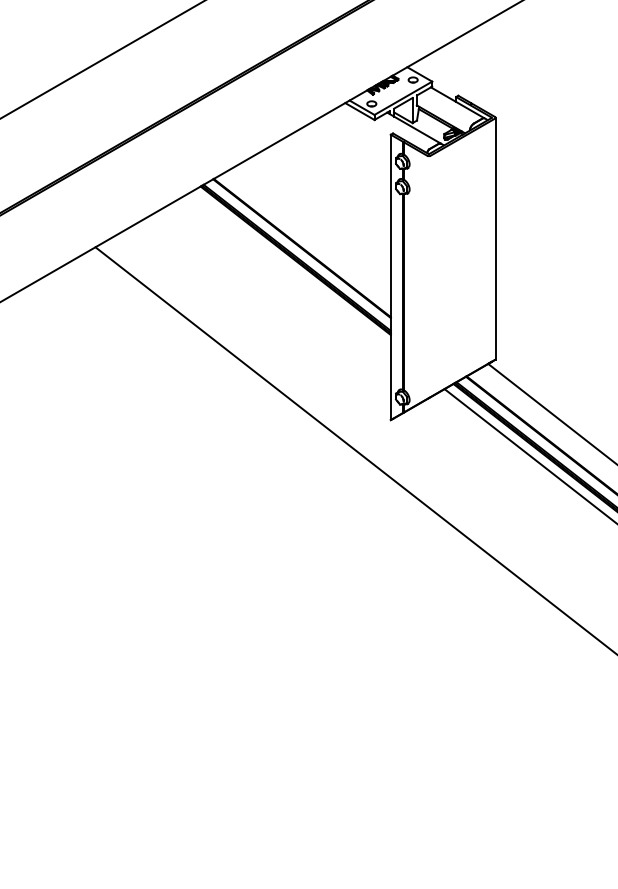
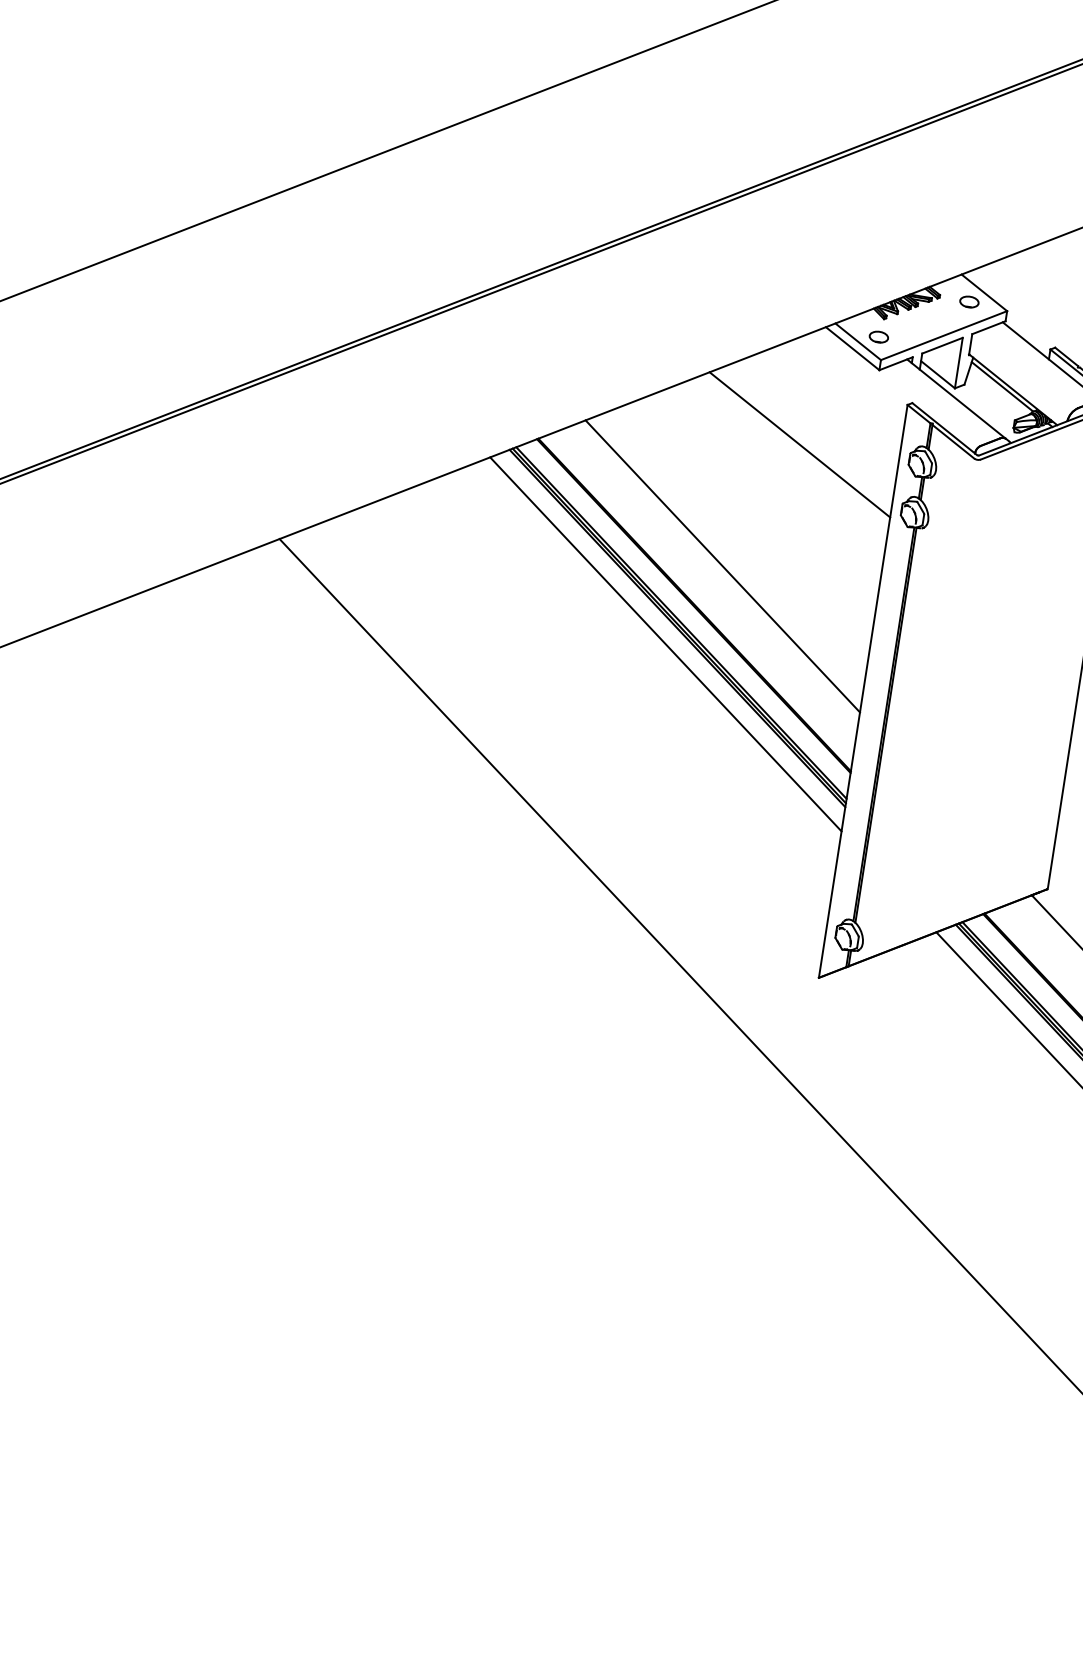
line: (341, 161) -> (800, 443), added
line: (312, 226) -> (721, 564), added
line: (290, 269) -> (664, 644), added

